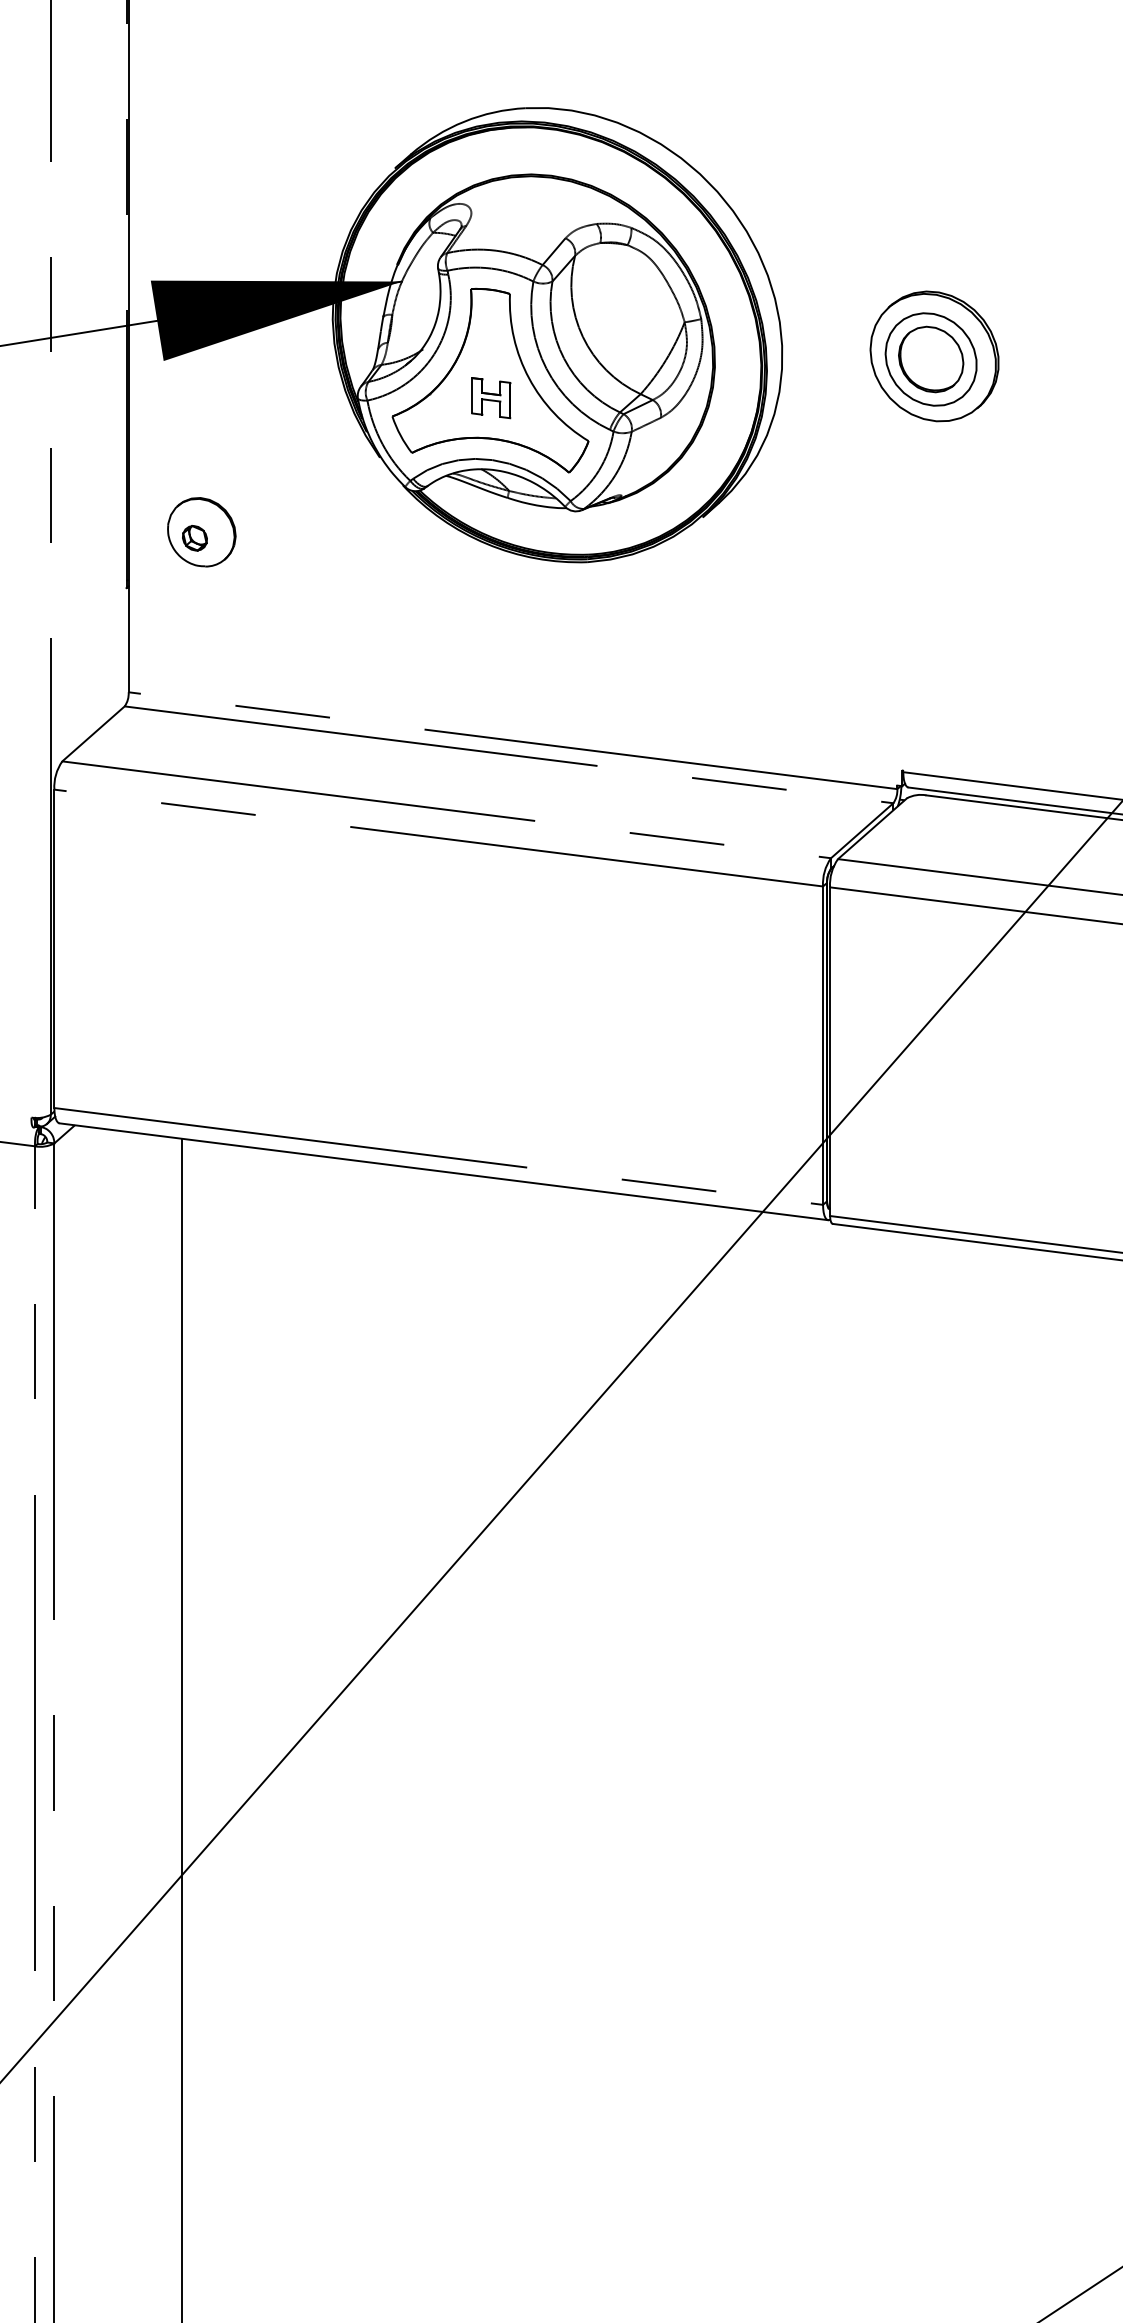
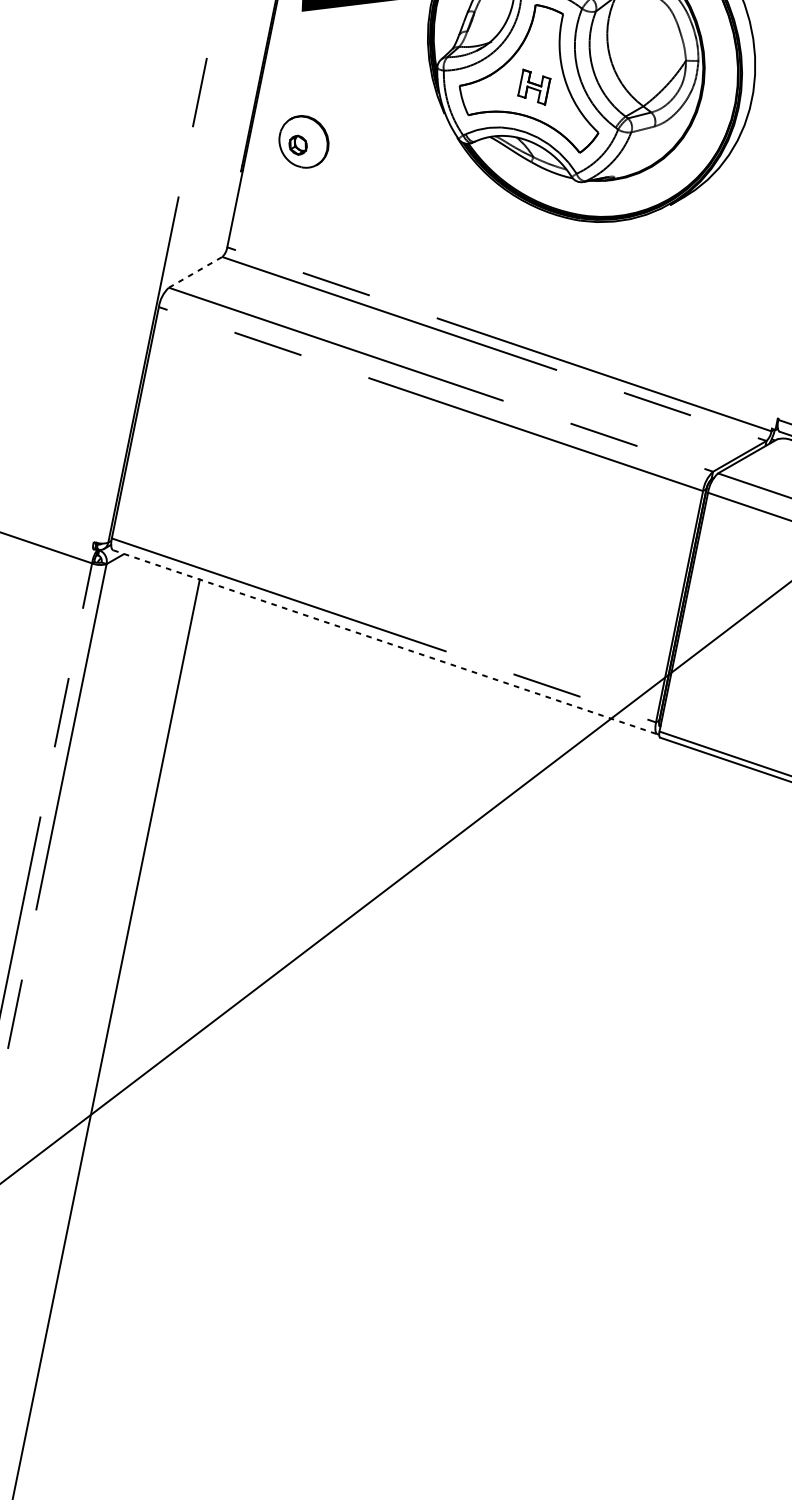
line: (93, 733) -> (195, 272), solid -> dashed
line: (444, 1171) -> (385, 642), solid -> dashed

